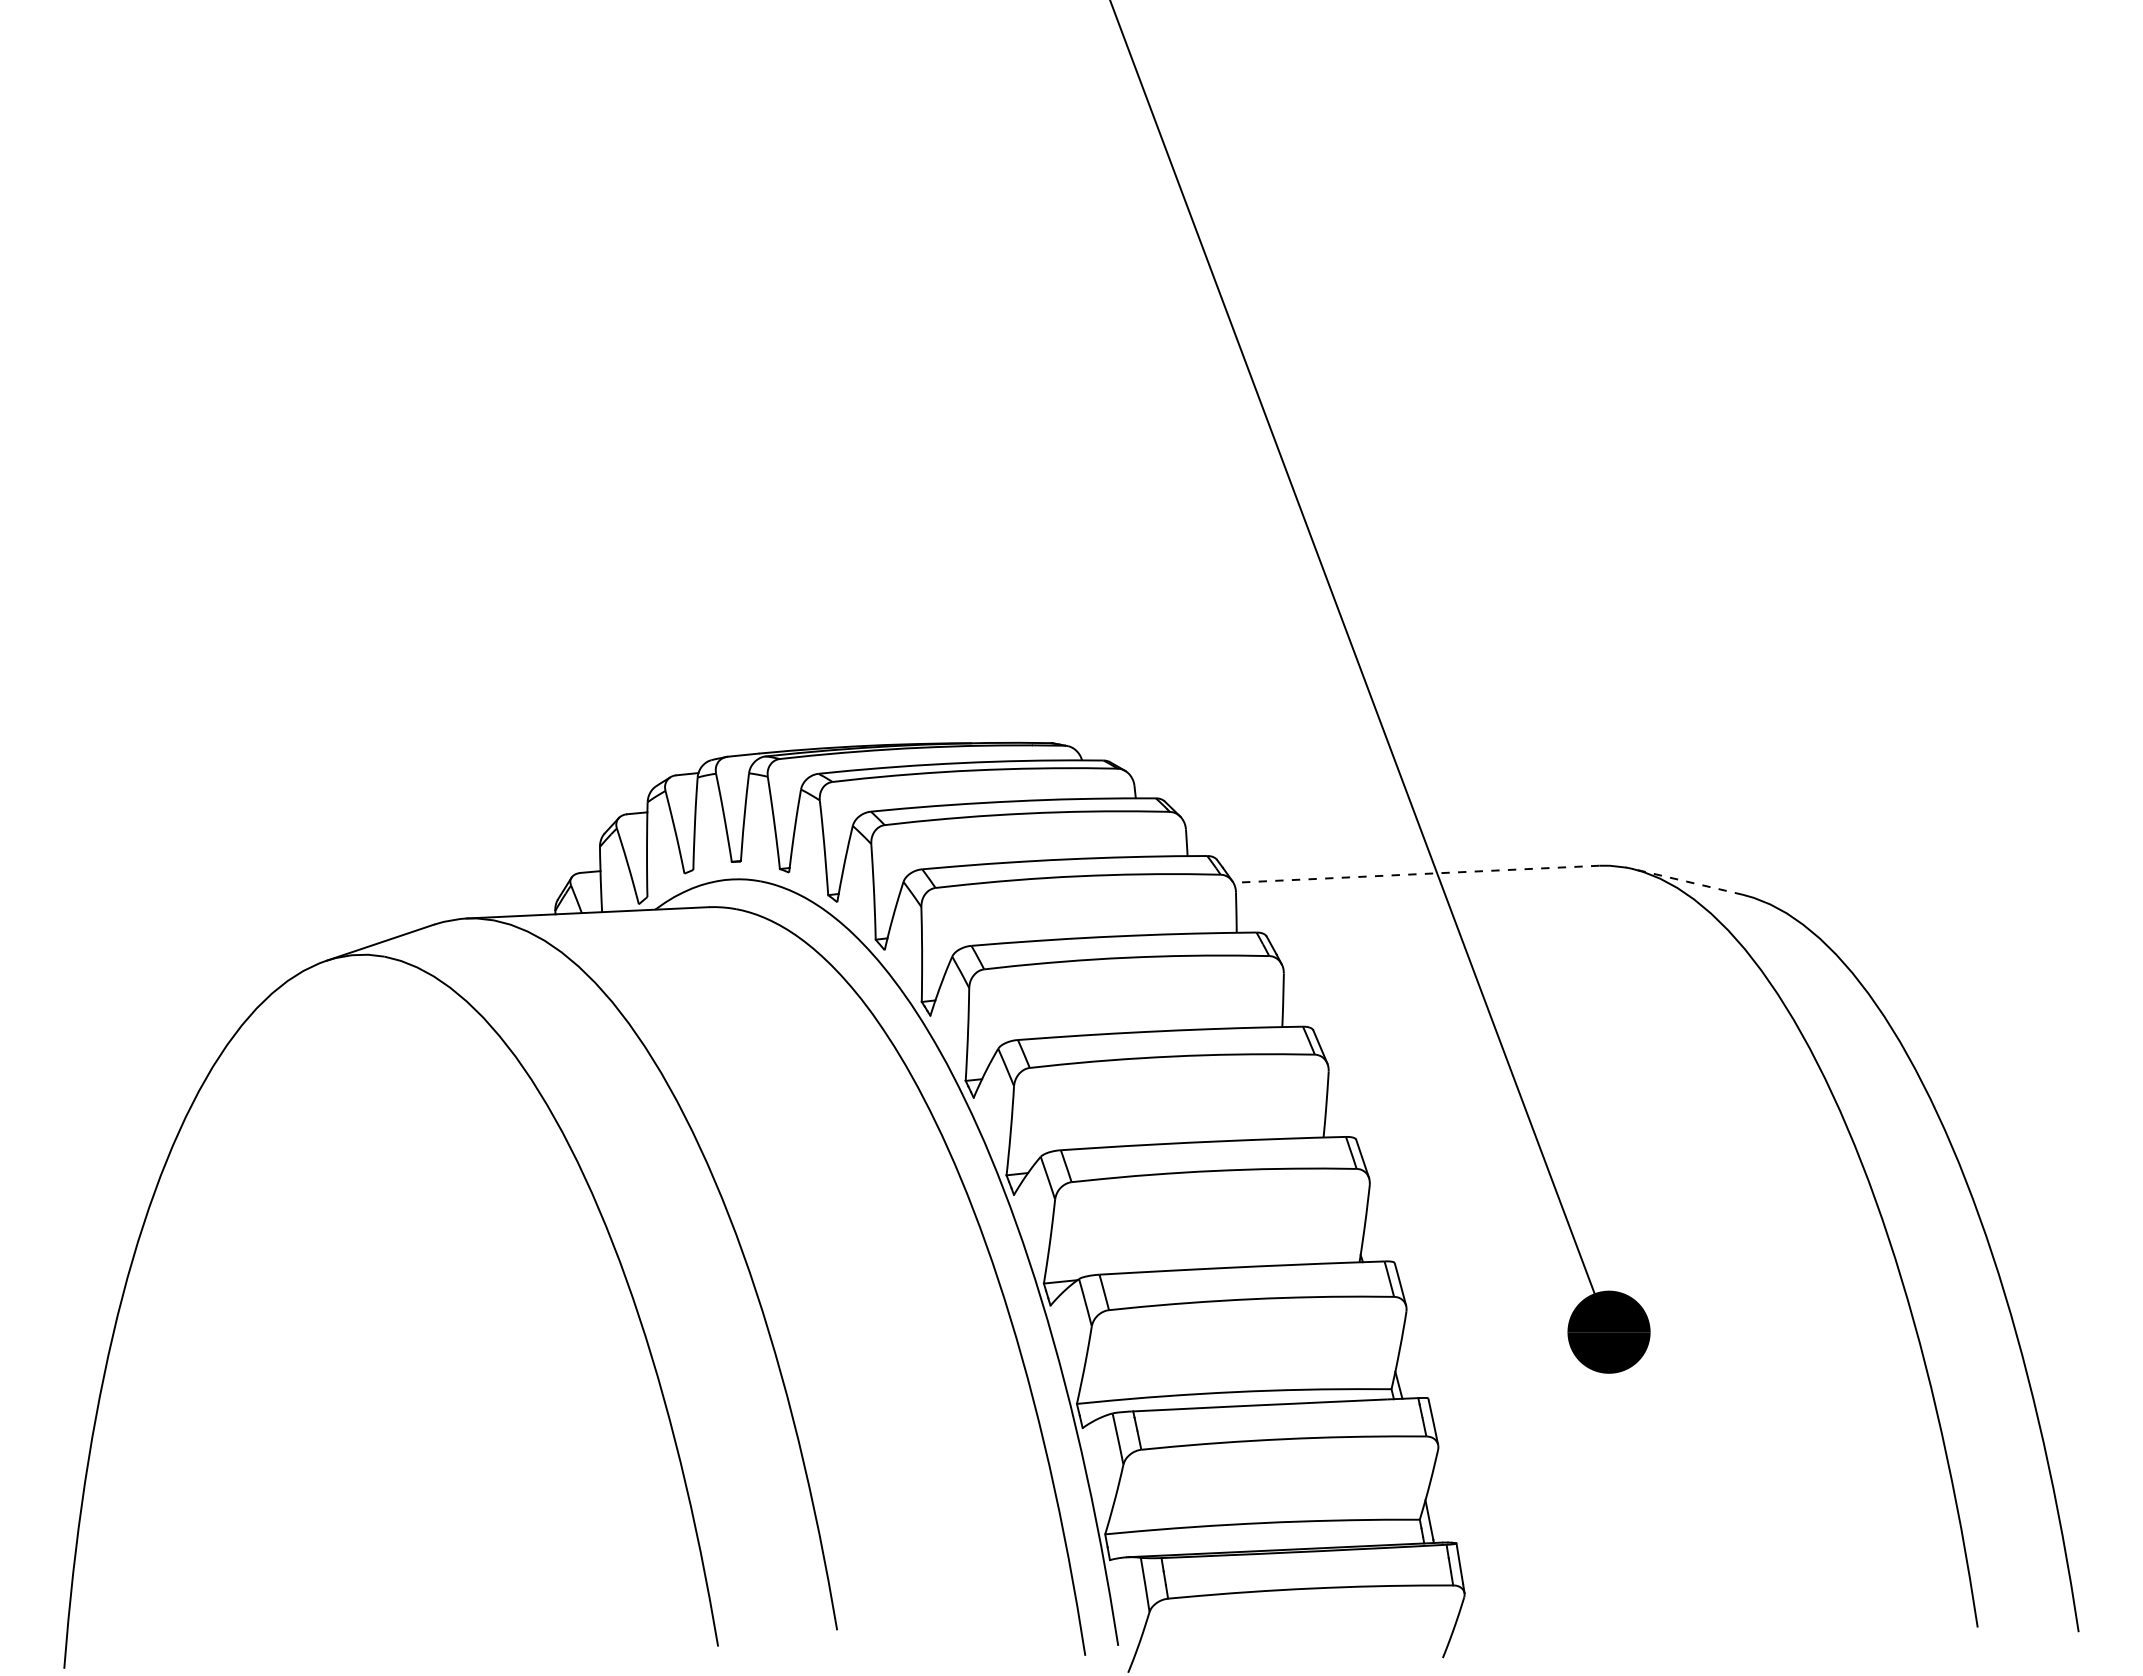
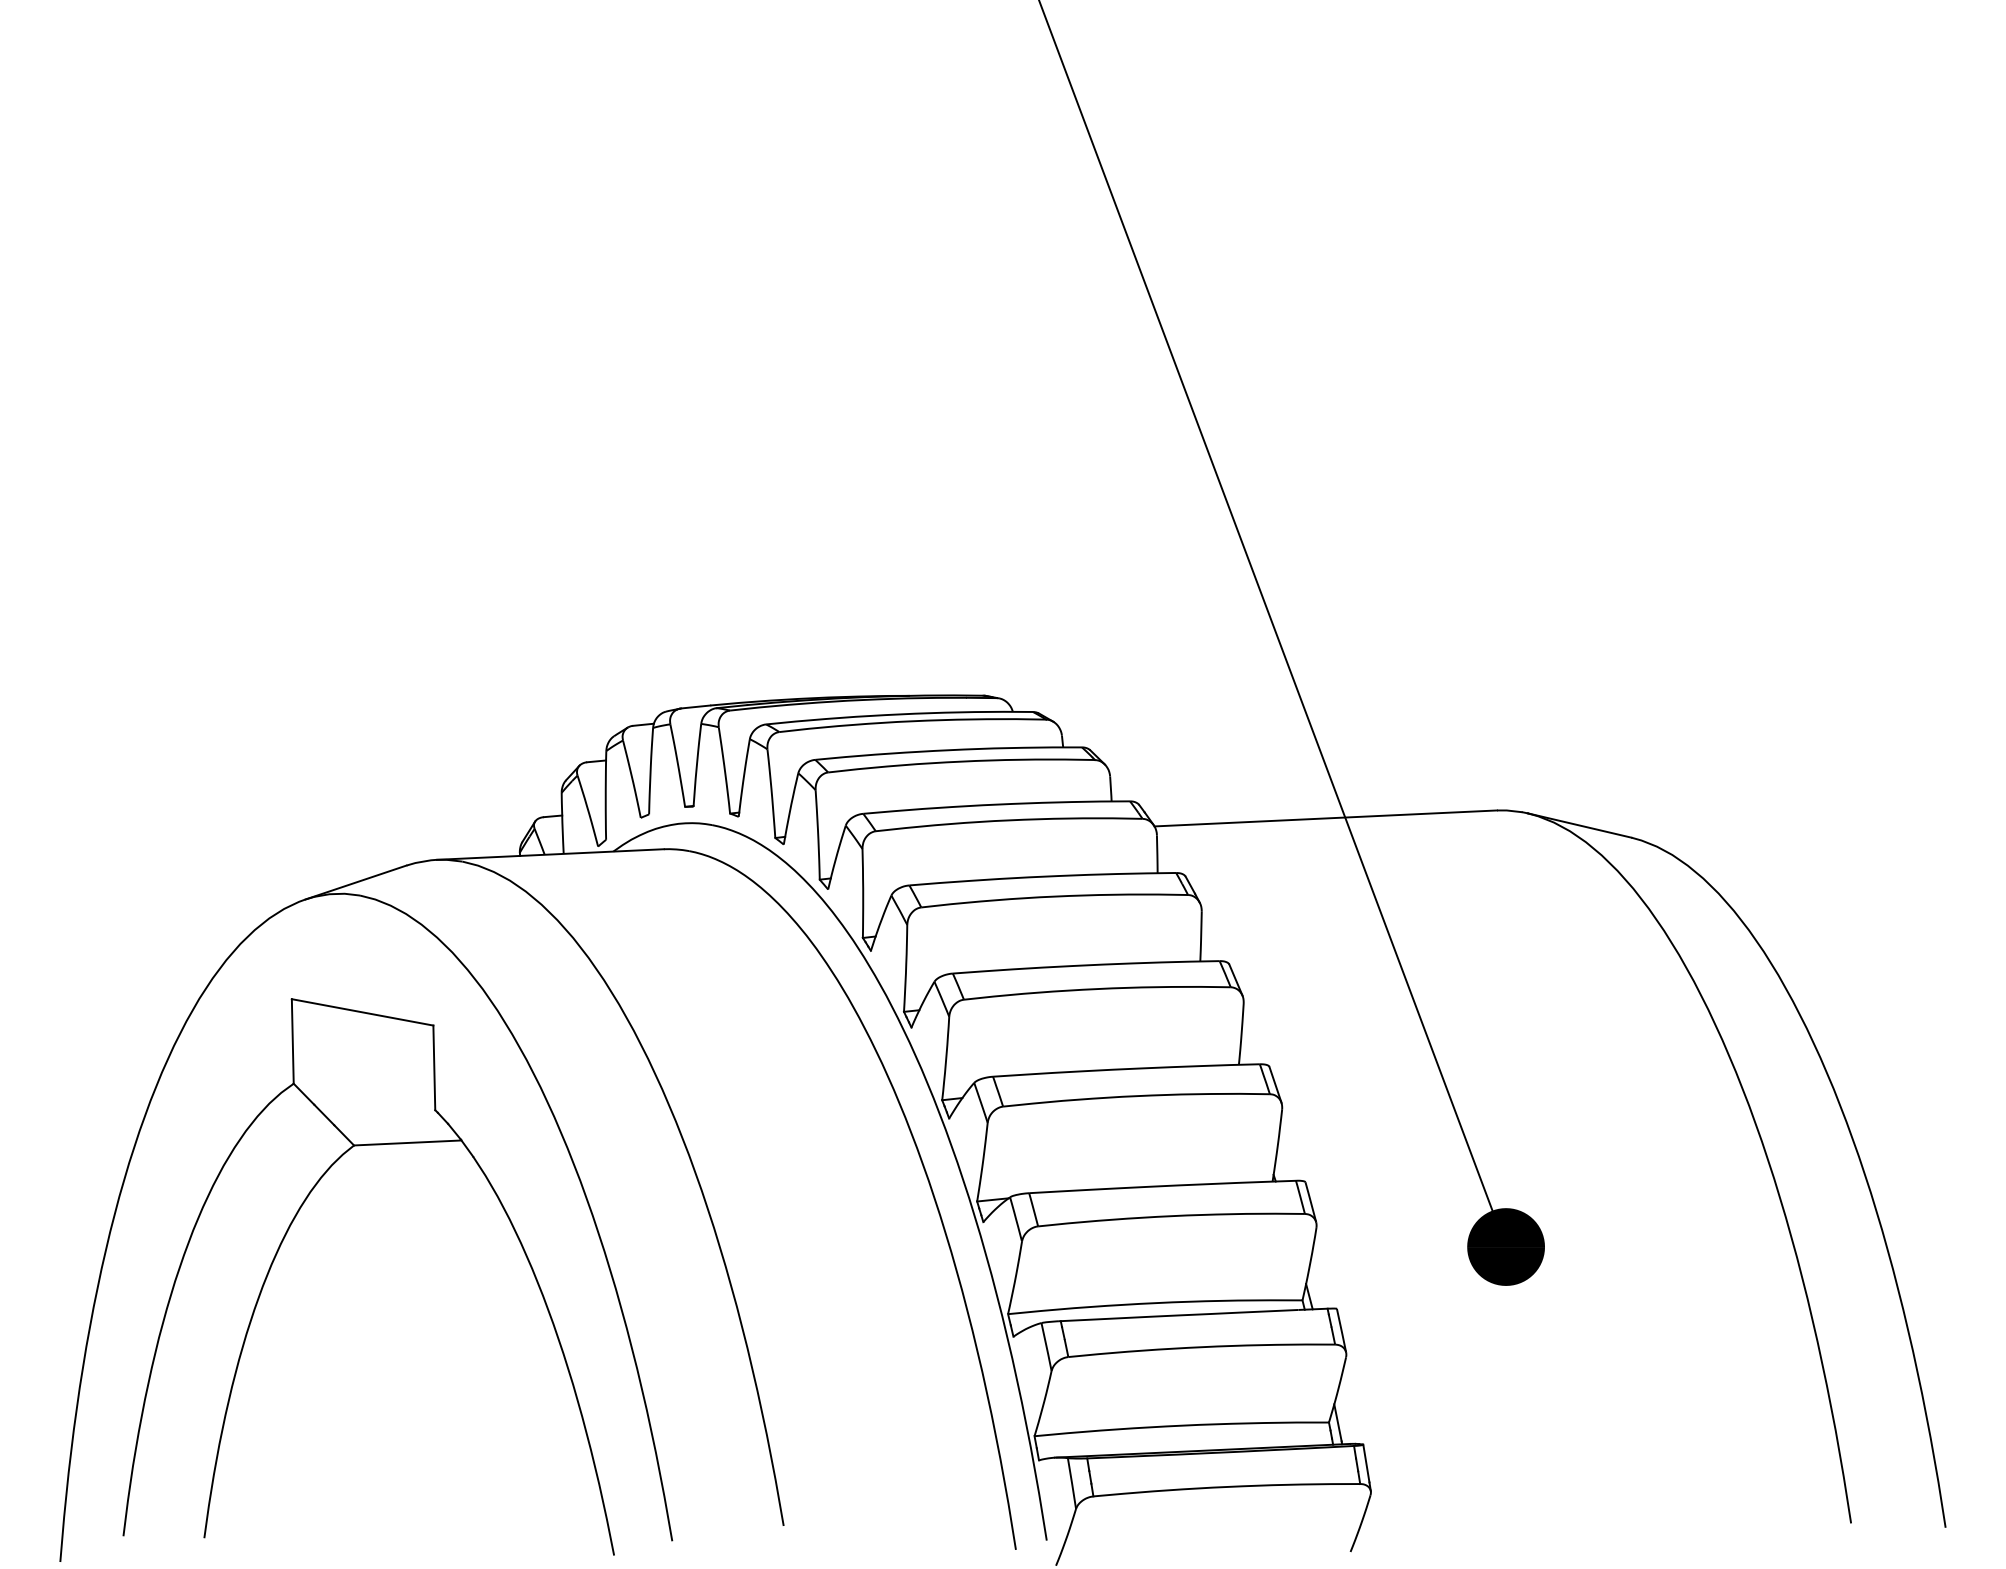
line: (1415, 874) -> (1324, 818), dashed -> solid
line: (1687, 881) -> (1579, 825), dashed -> solid
part: (305, 1320) -> (286, 1236), added

